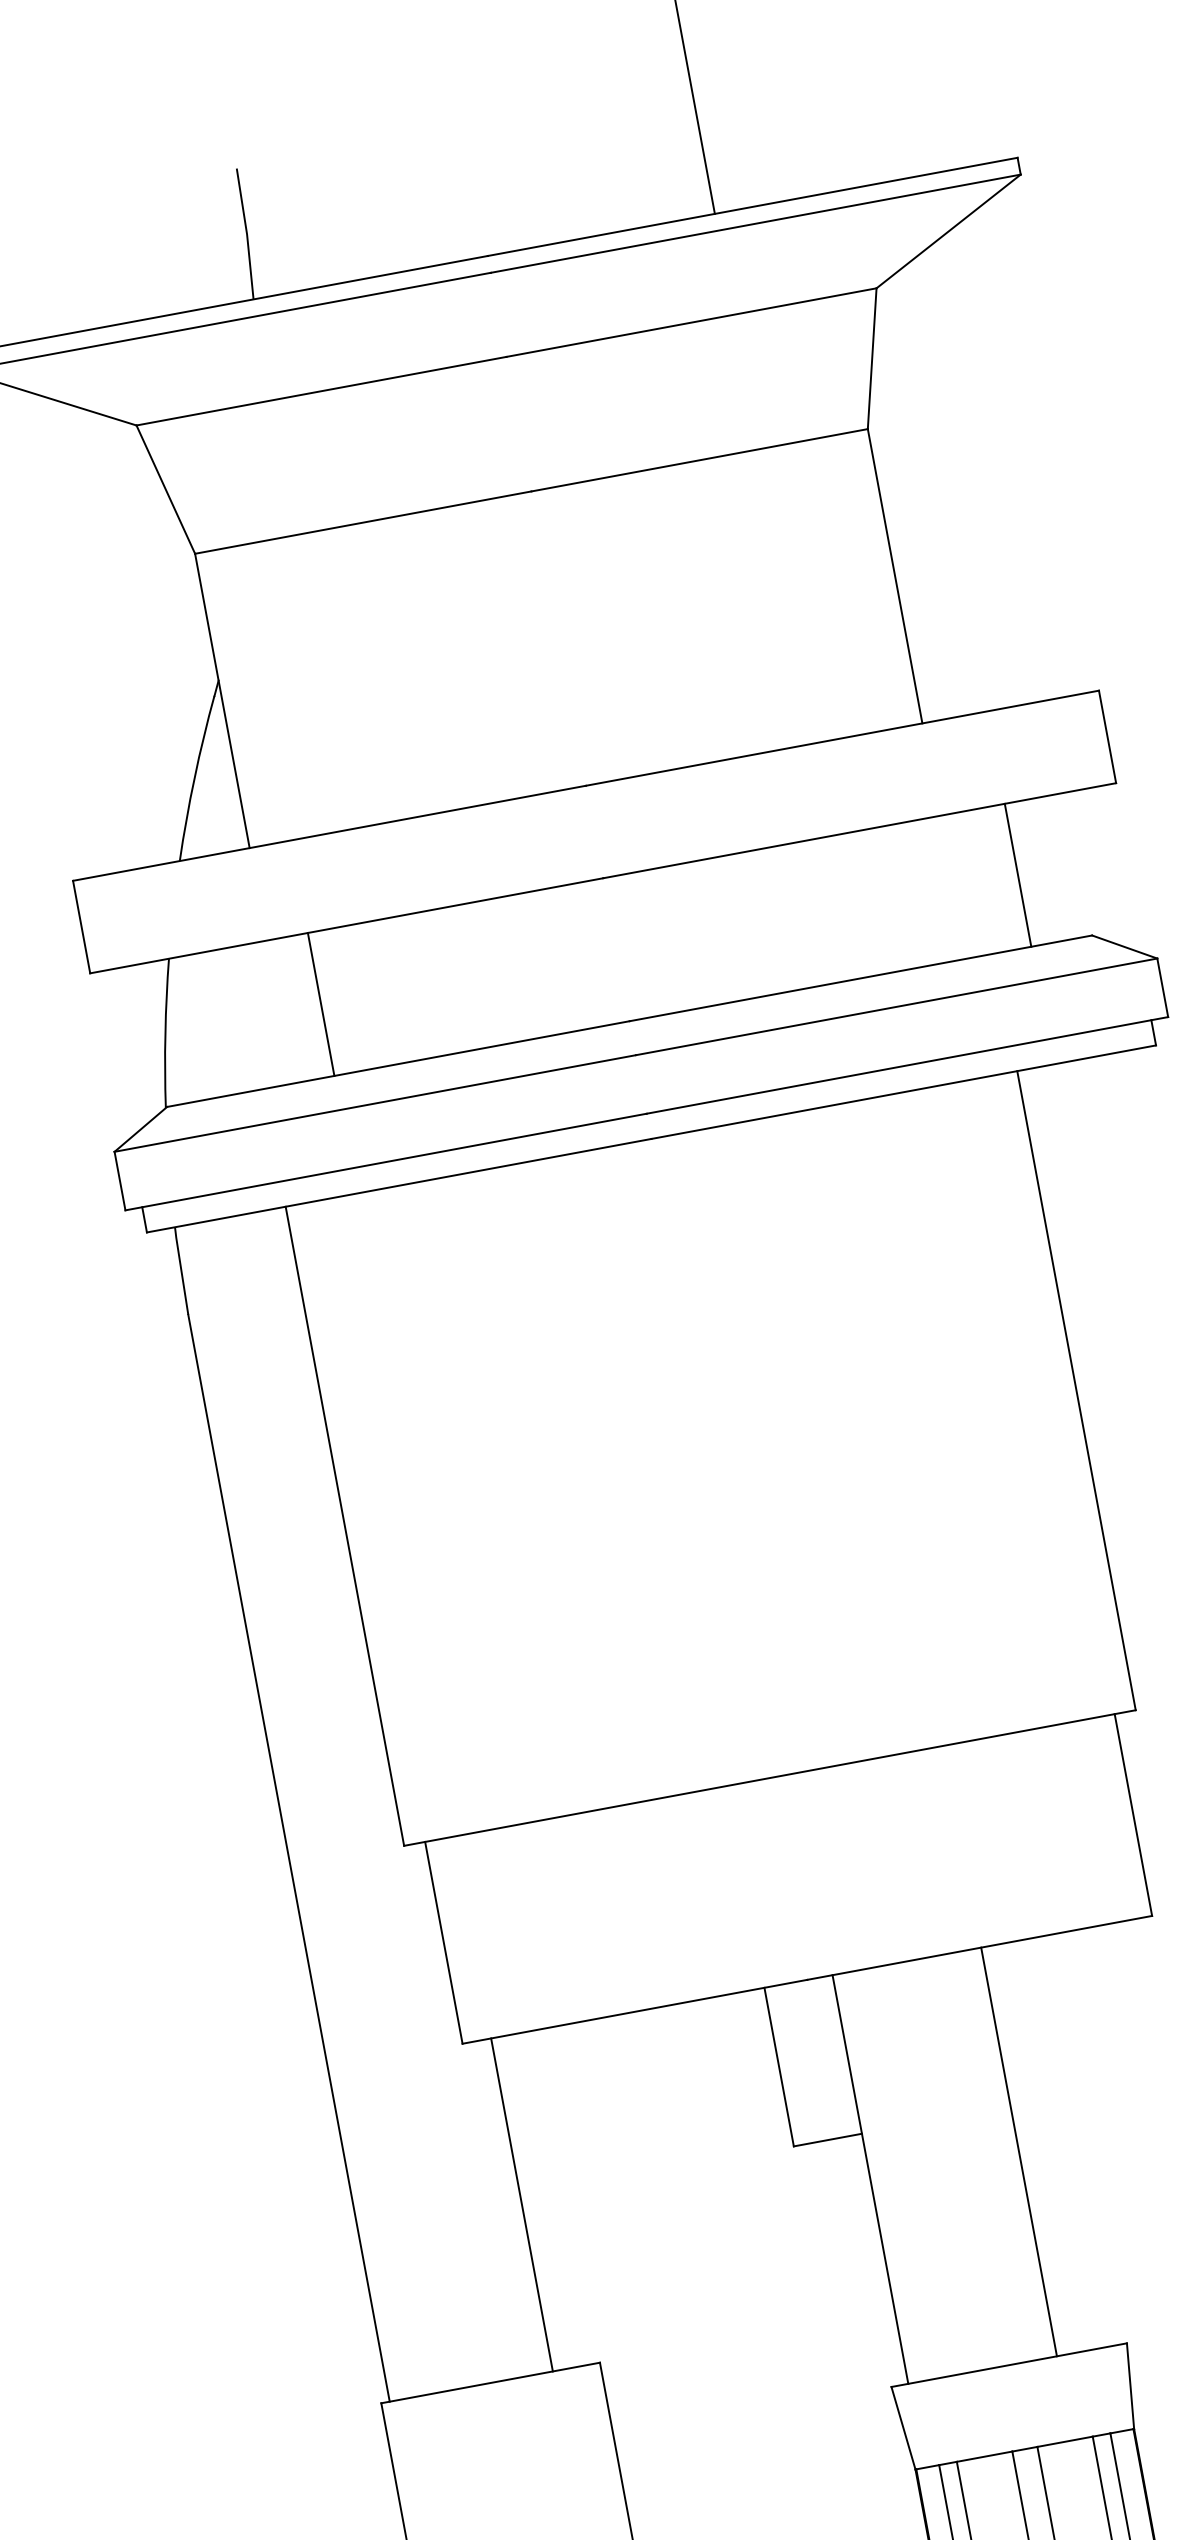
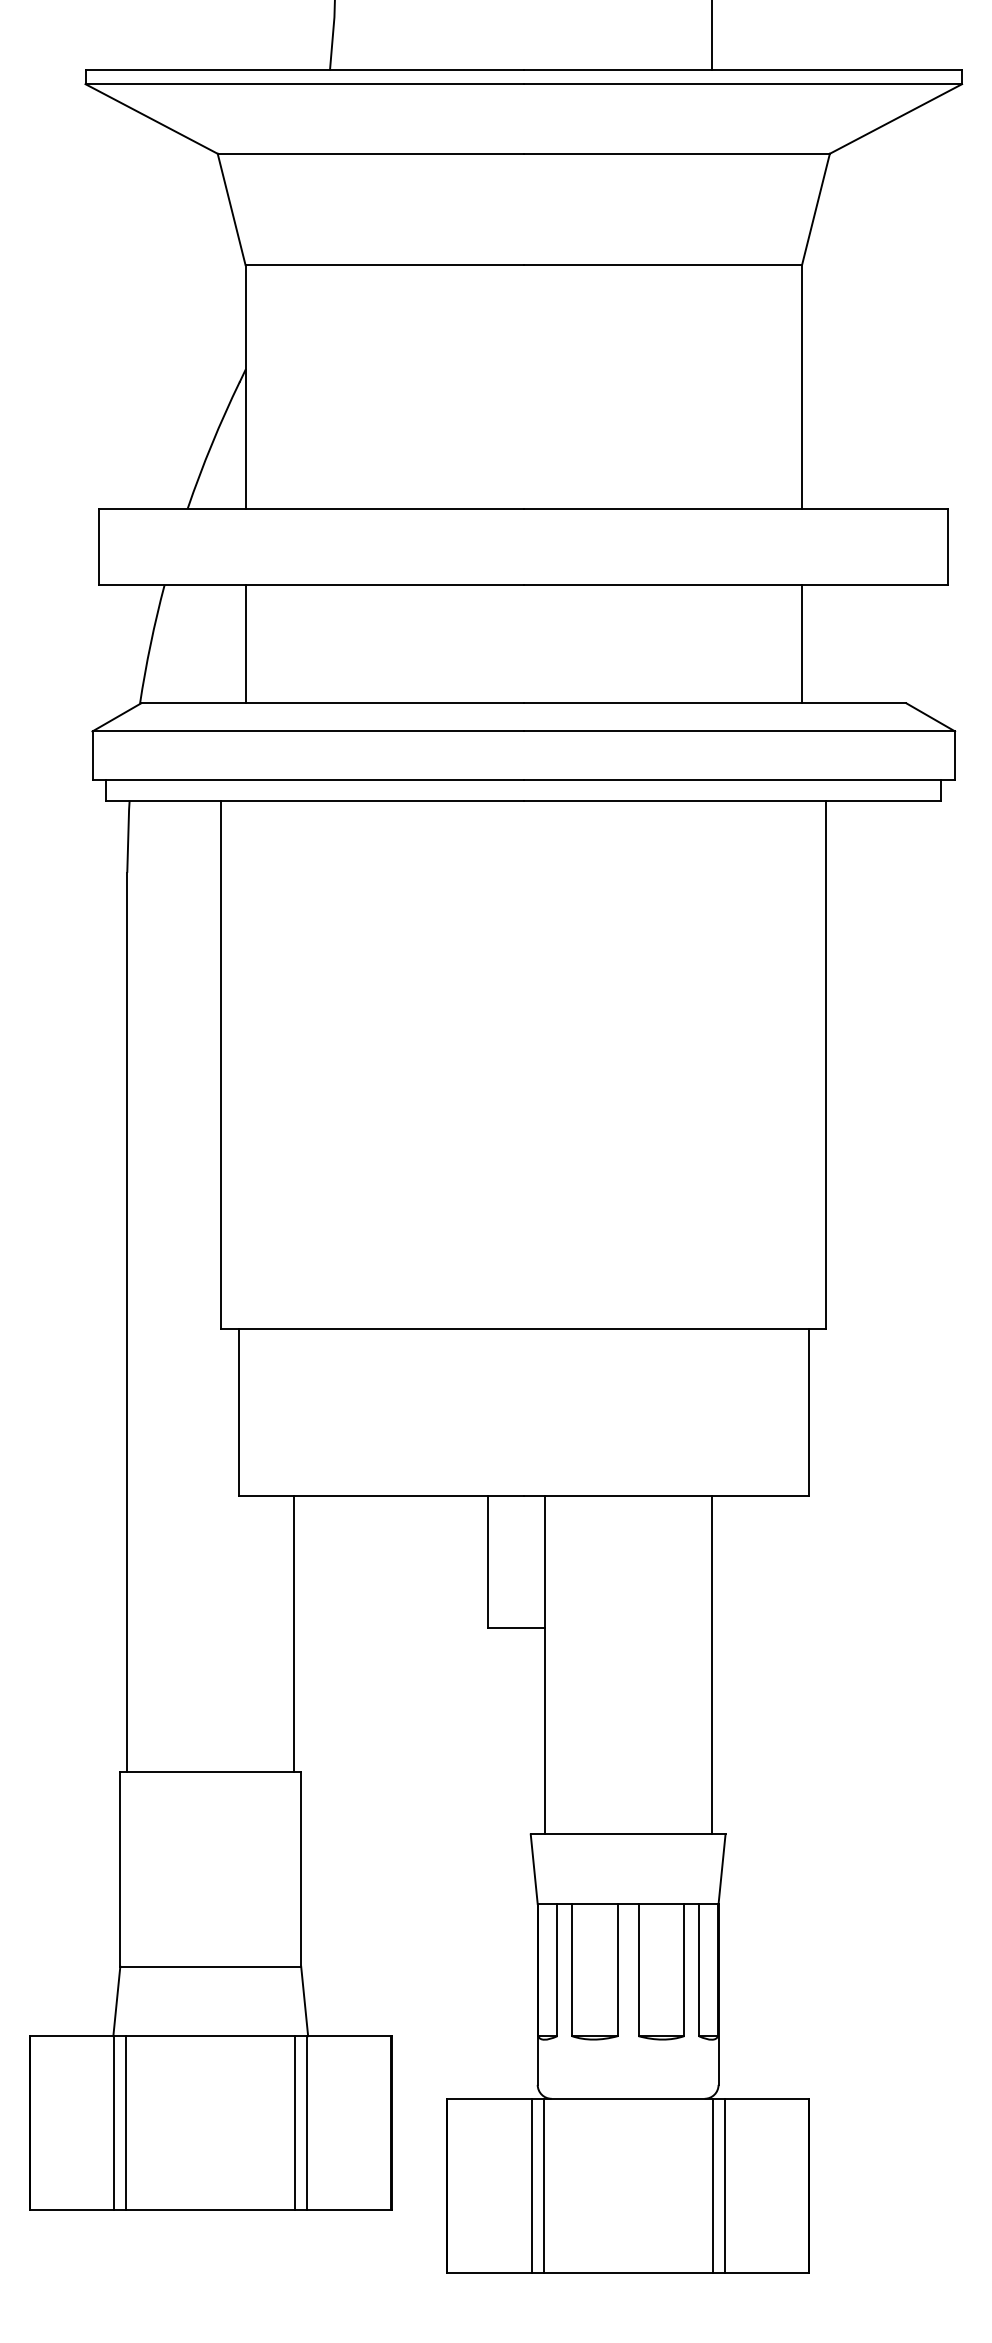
line: (1018, 875) -> (802, 644), moved
line: (321, 1004) -> (245, 644), moved
line: (1018, 2152) -> (711, 1665), moved
line: (522, 2204) -> (294, 1633), moved

